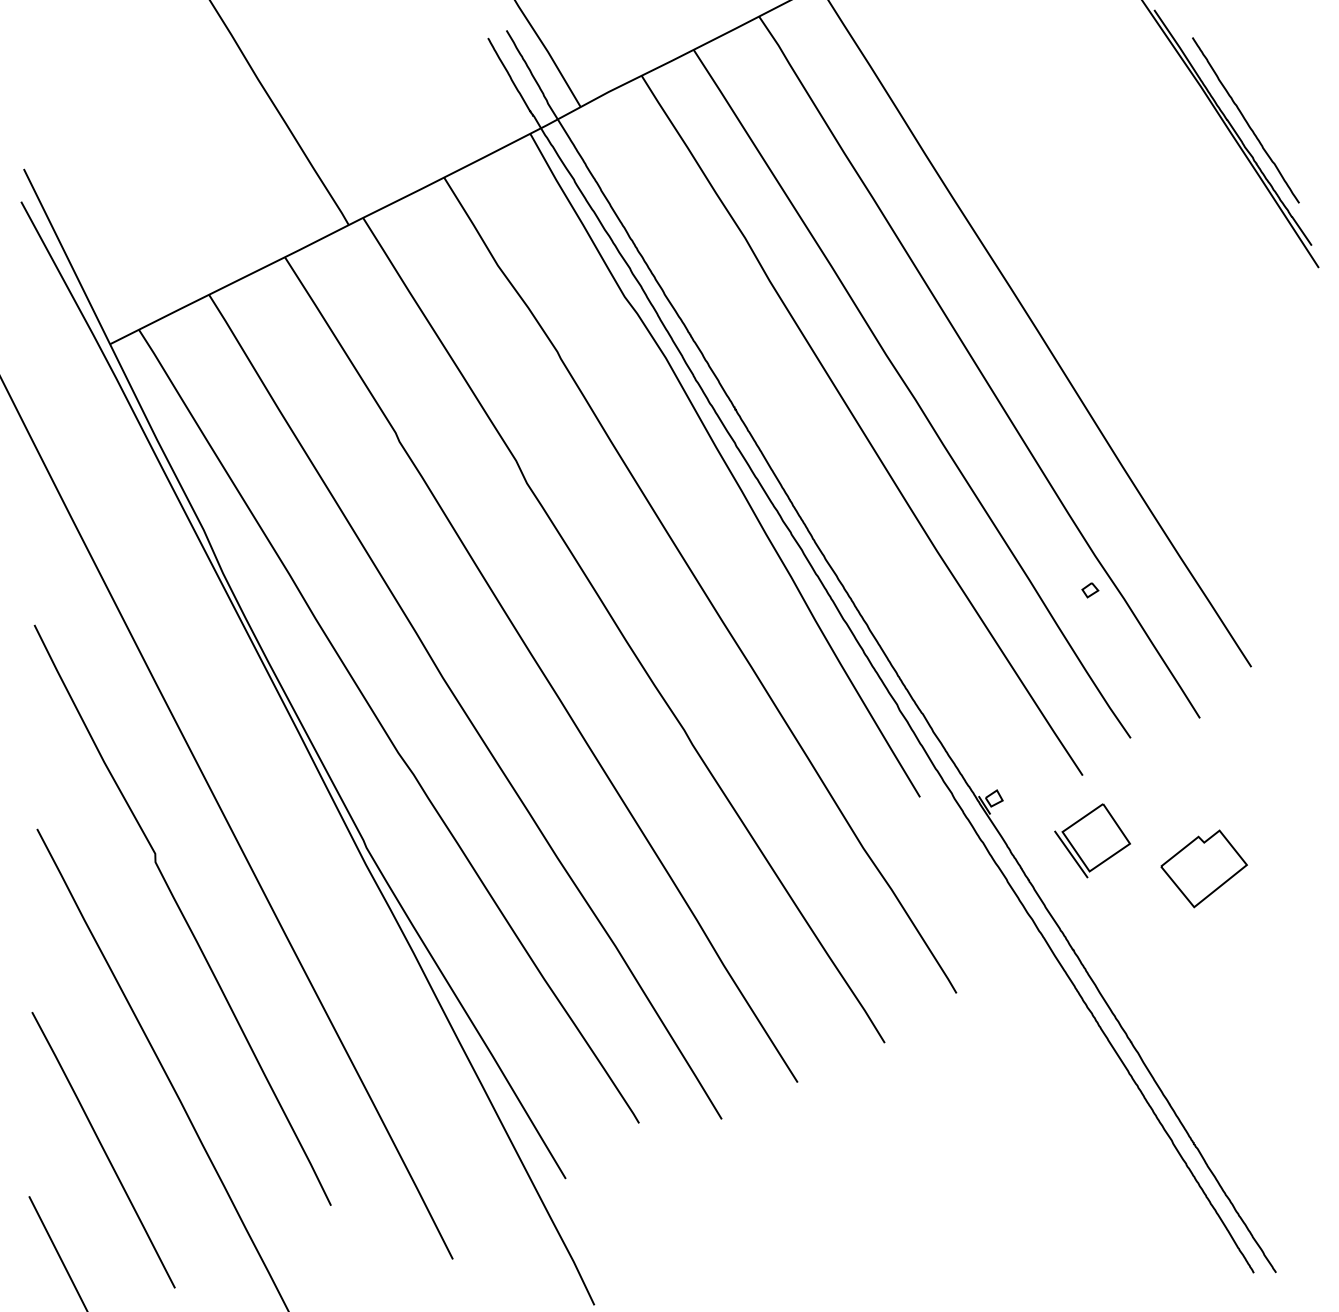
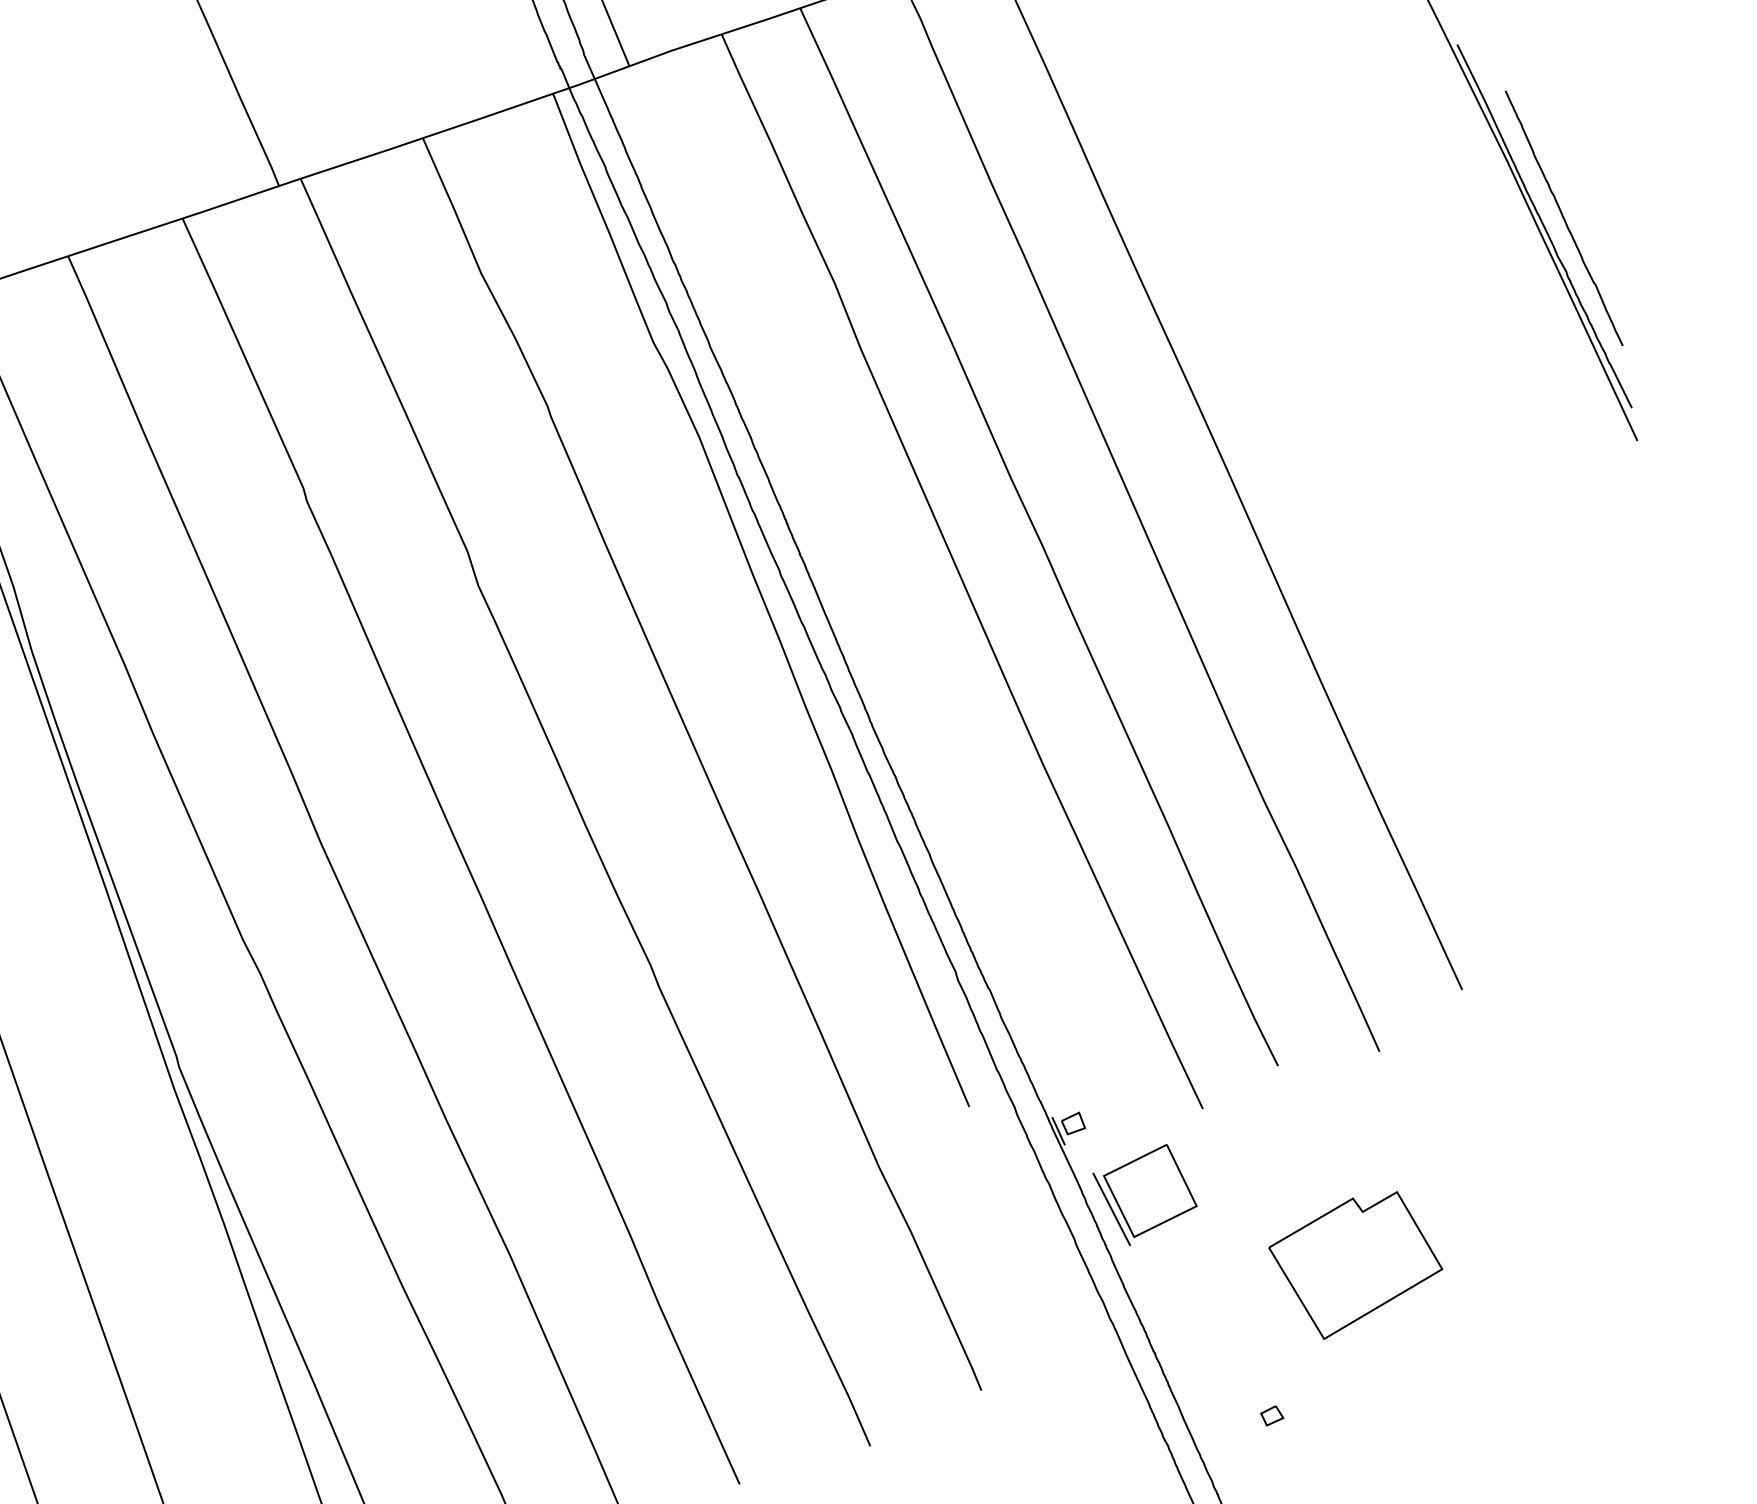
part: (1090, 590) -> (1272, 1416), moved
part: (1092, 840) -> (1144, 1193), moved
part: (1204, 868) -> (1355, 1264), size x1.43

